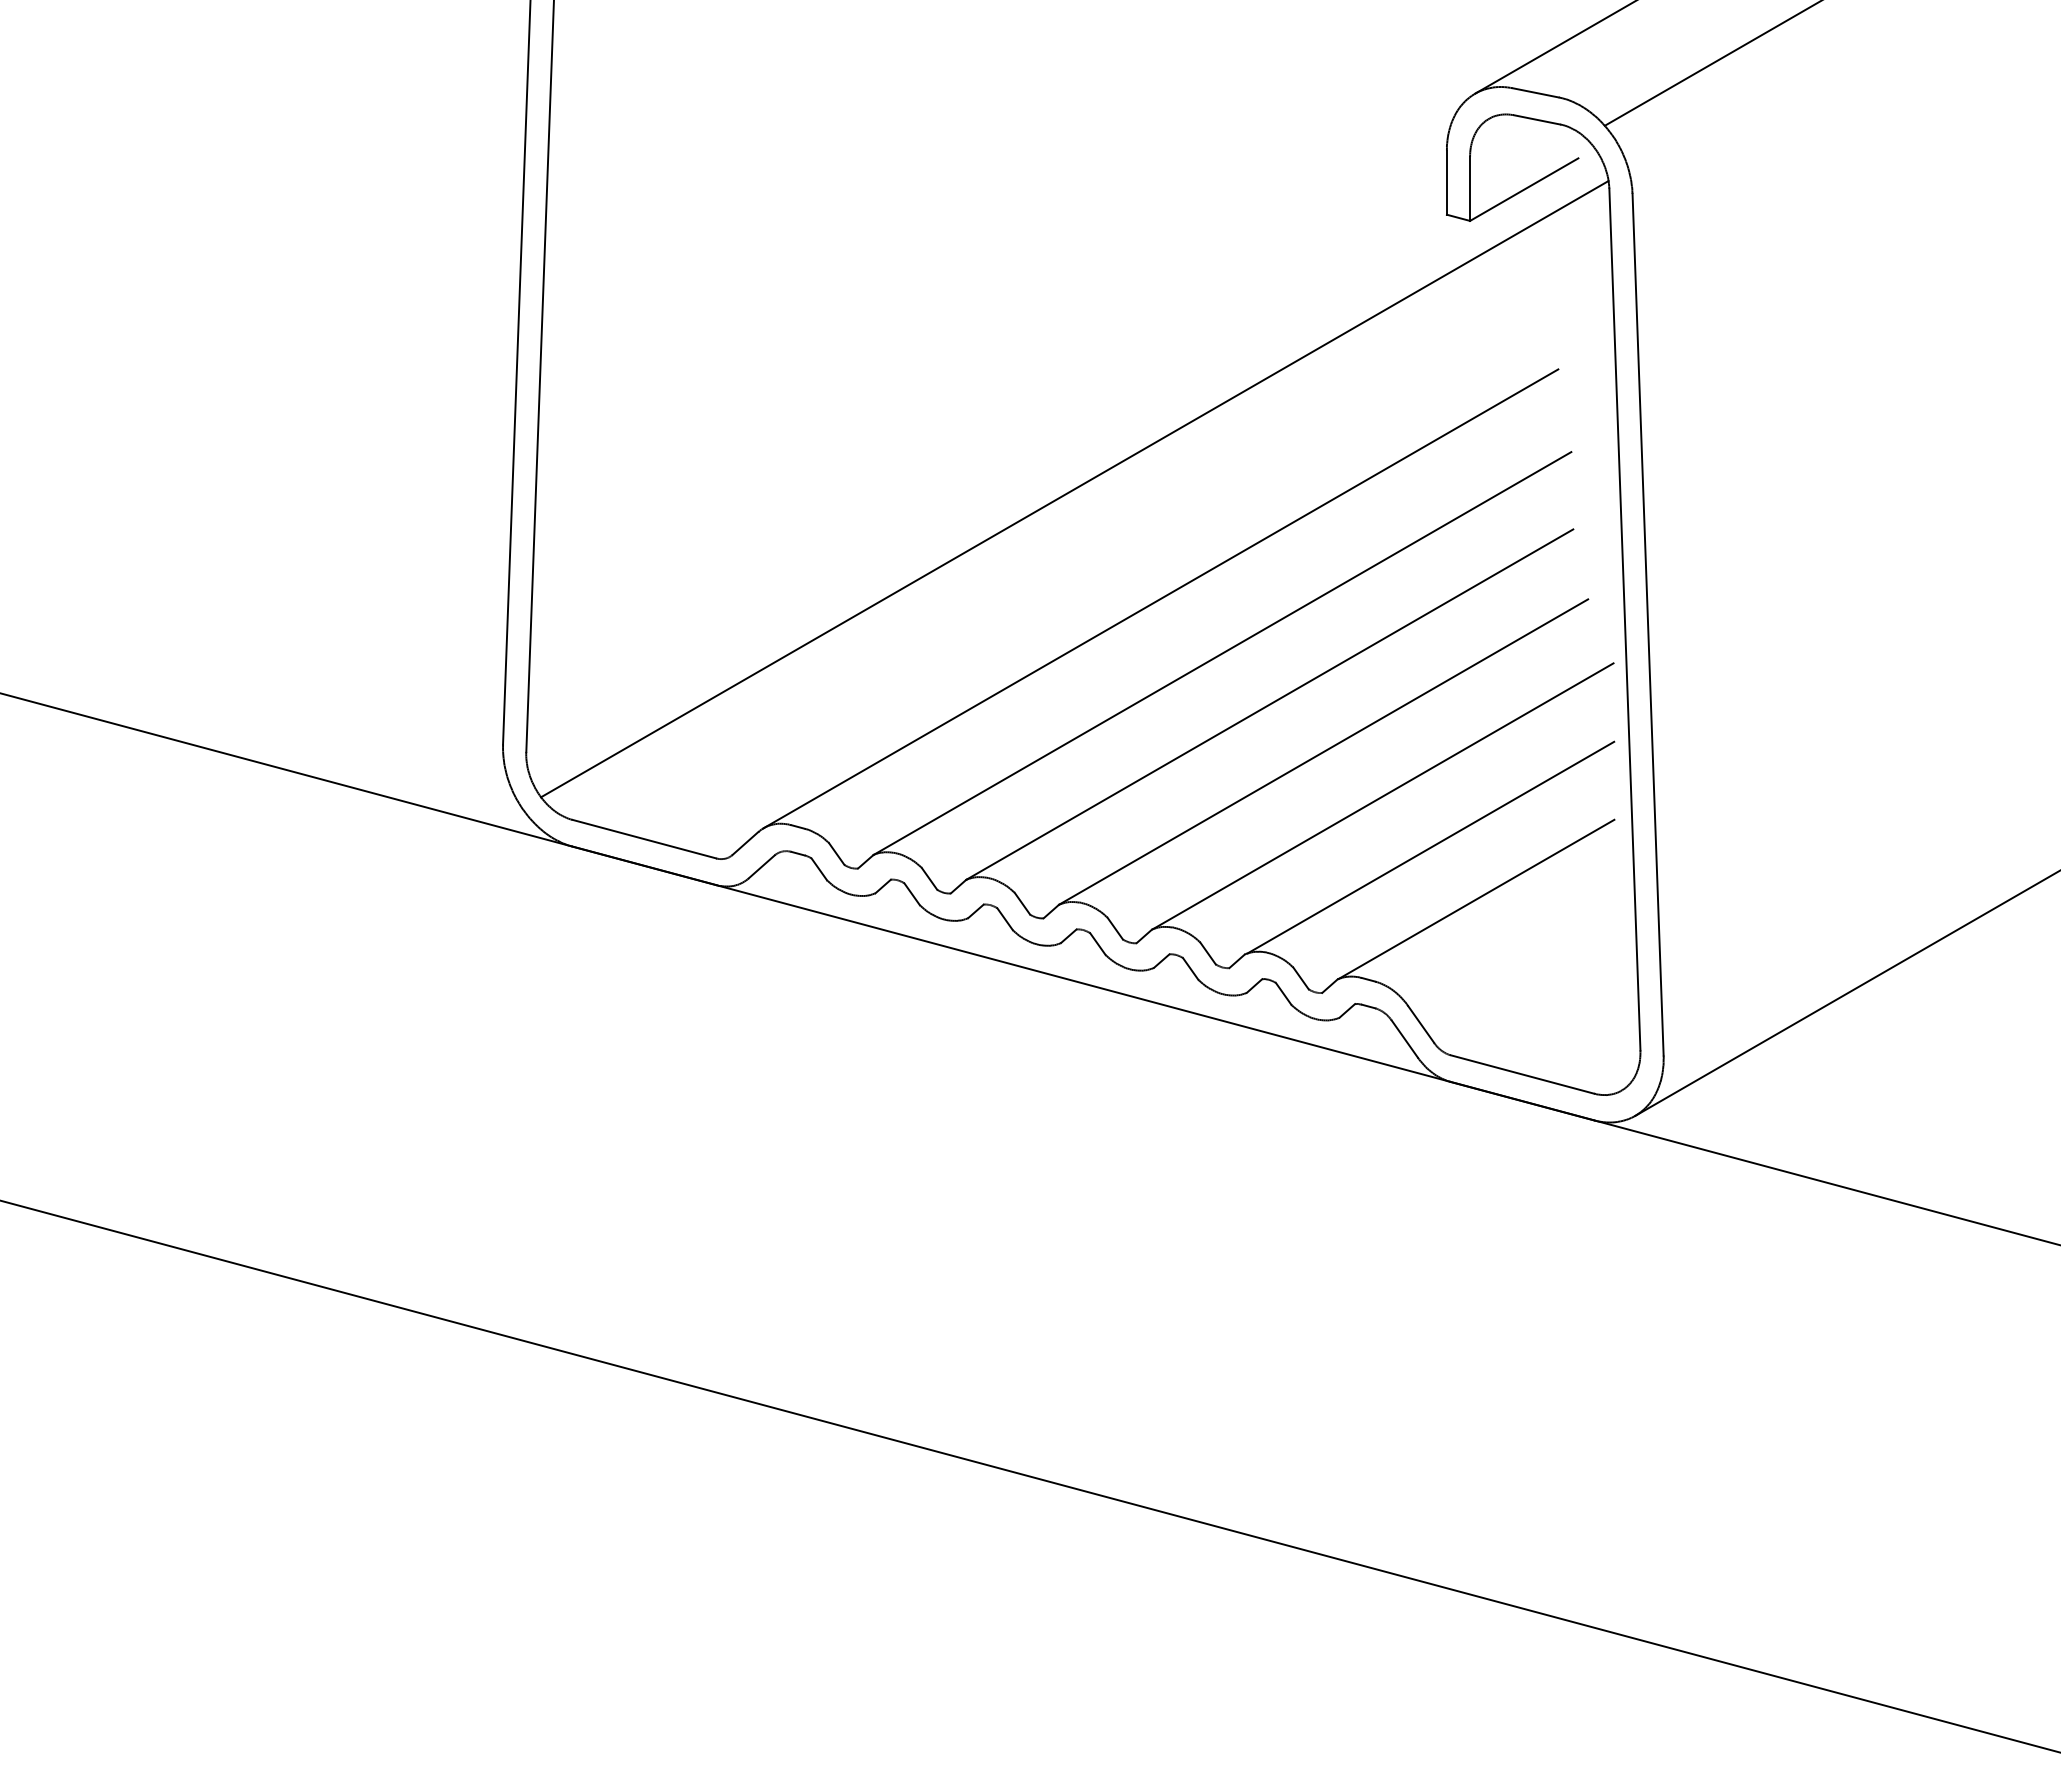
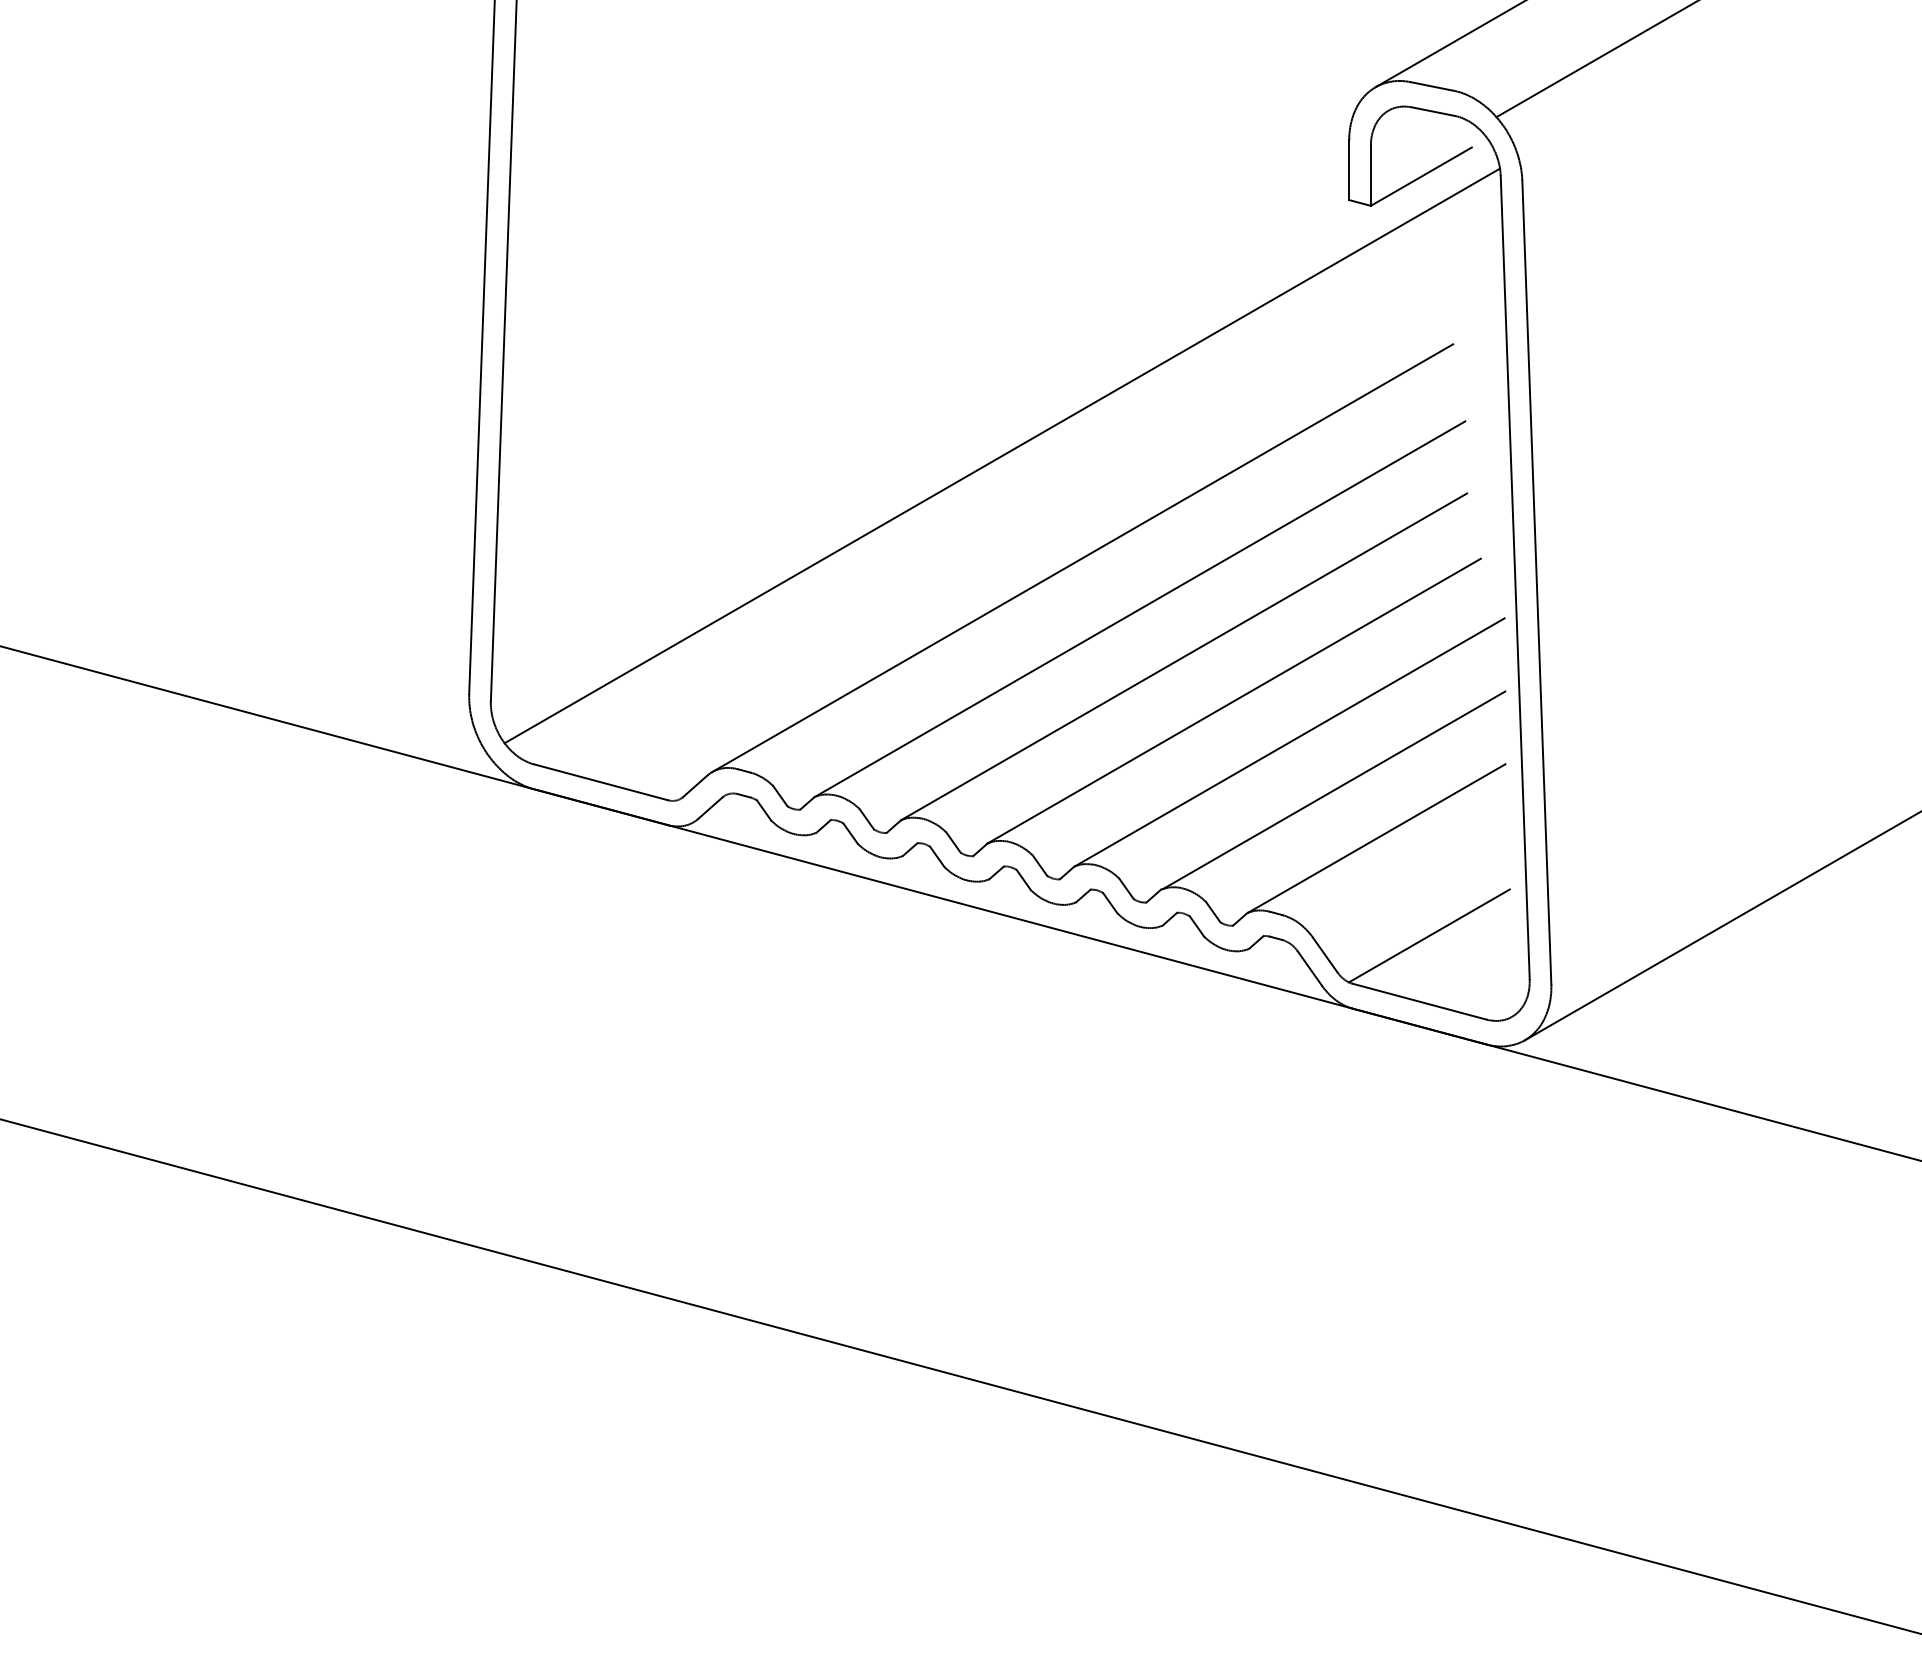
line: (1532, 1003) -> (1429, 935), added

